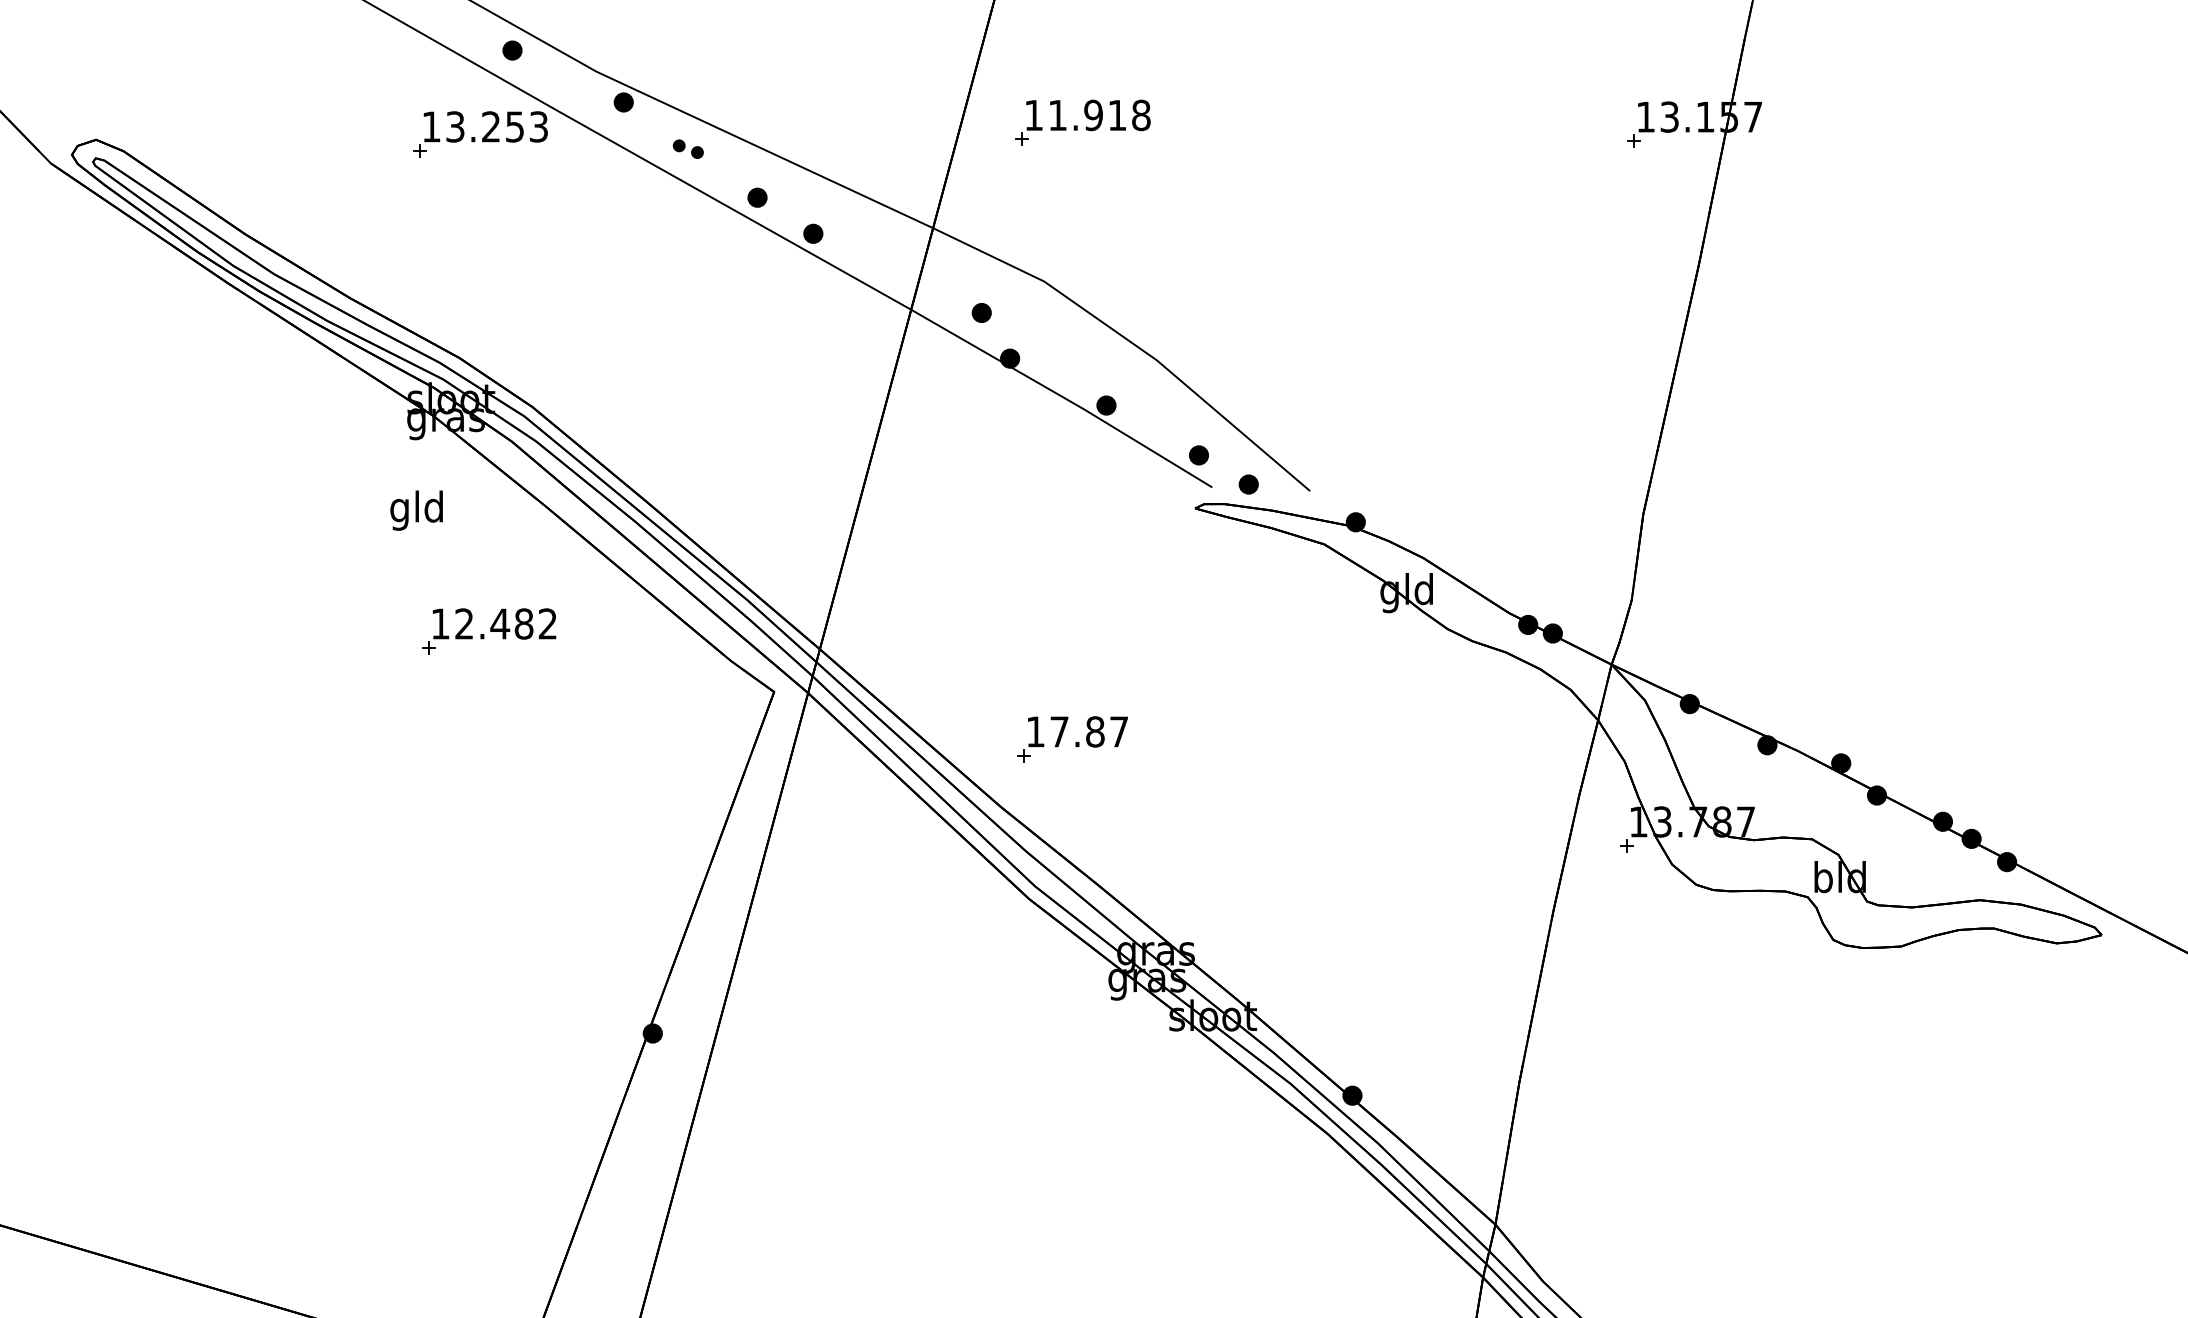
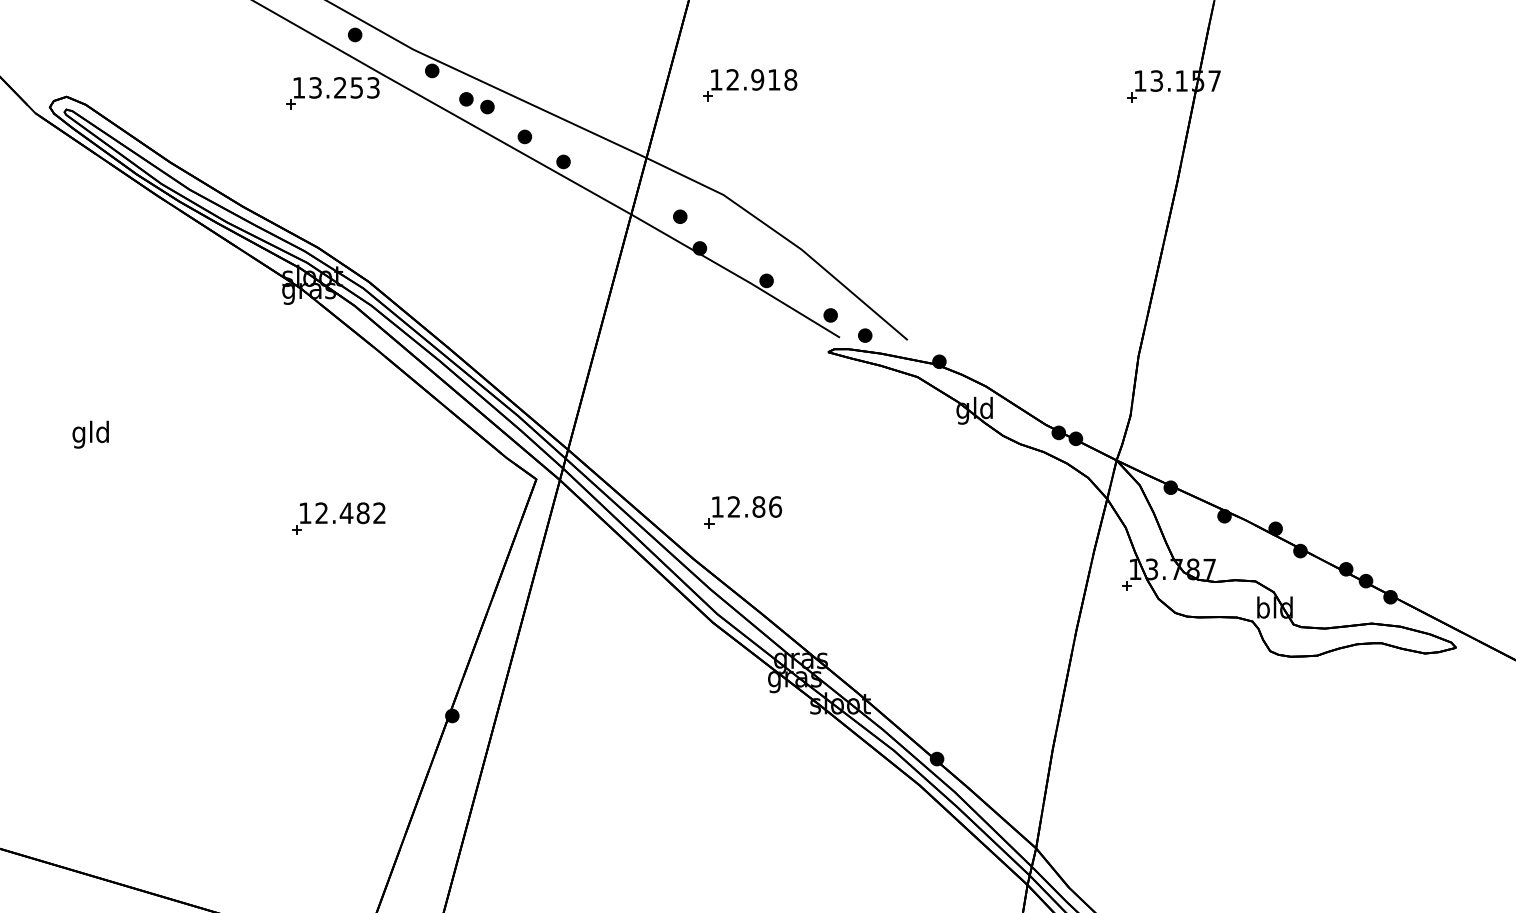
text: (1057, 114) -> (732, 79), 11.918 -> 12.918
part: (687, 149) -> (476, 103), size x1.67
text: (416, 510) -> (90, 434), moved
part: (488, 631) -> (338, 518), moved
text: (1088, 731) -> (754, 506), 17.87 -> 12.86

